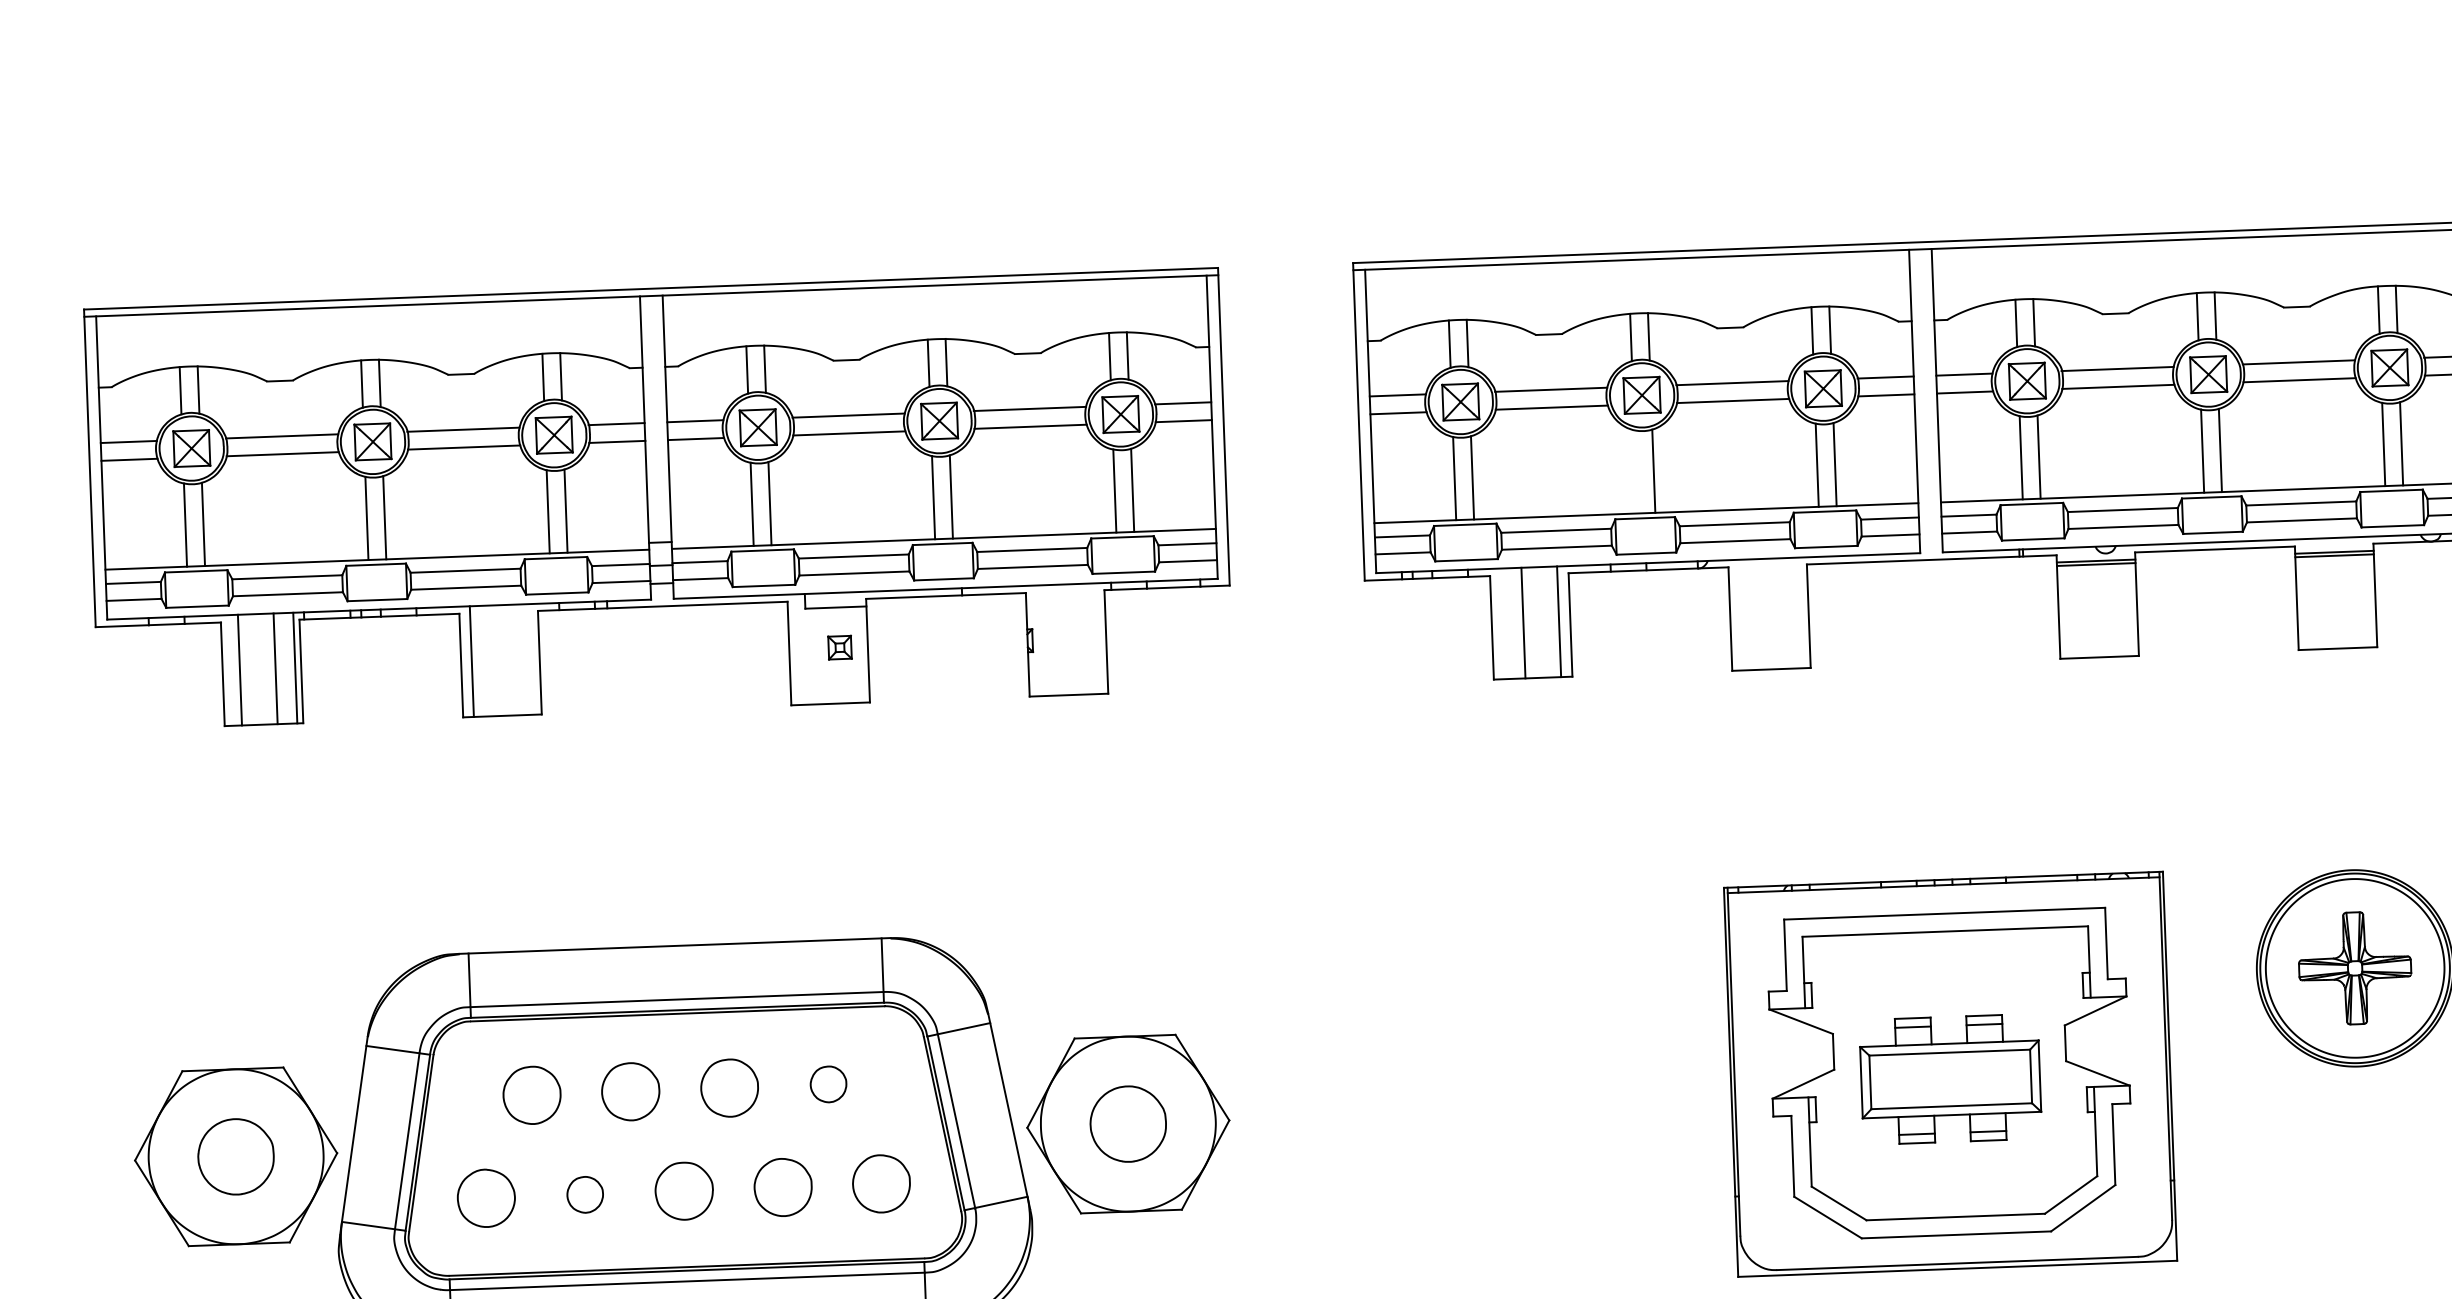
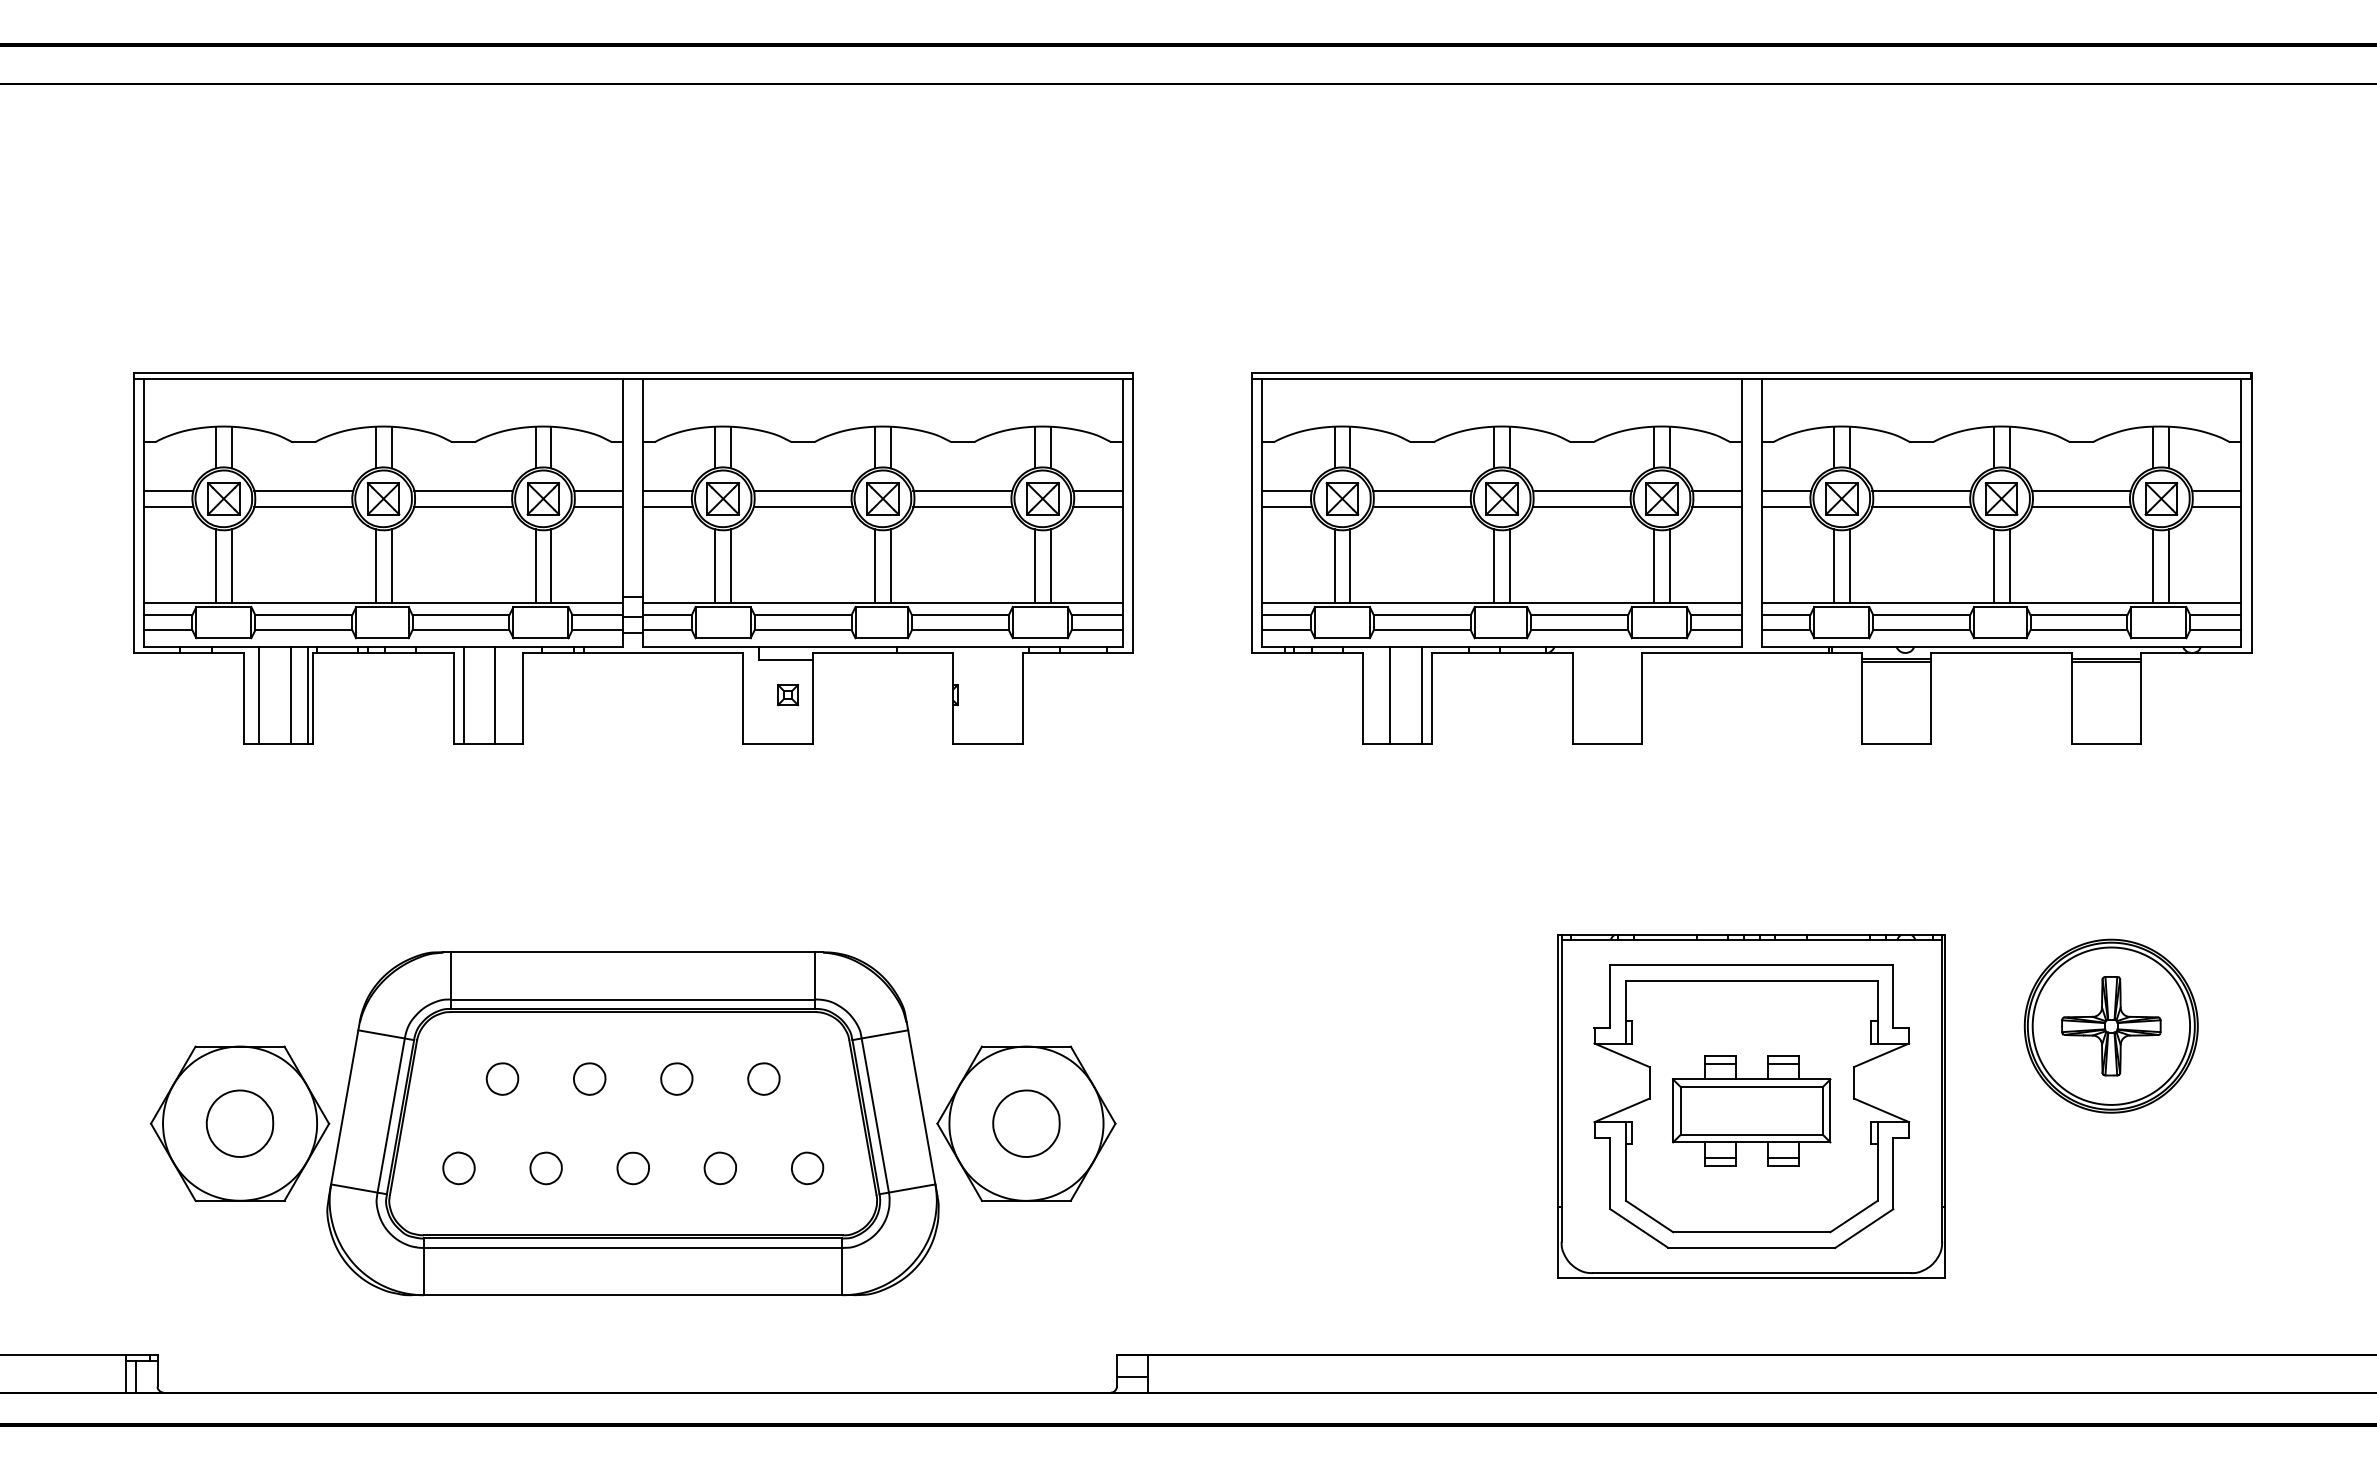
line: (1636, 471) -> (1494, 565), added
line: (508, 660) -> (495, 695), added
part: (729, 1087) -> (676, 1078), size x0.62
part: (630, 1091) -> (589, 1078), size x0.62
part: (531, 1094) -> (502, 1078), size x0.62
part: (881, 1184) -> (807, 1168), size x0.62
part: (781, 1187) -> (719, 1168), size x0.62
part: (683, 1191) -> (632, 1168), size x0.62
part: (485, 1198) -> (458, 1168), size x0.62

